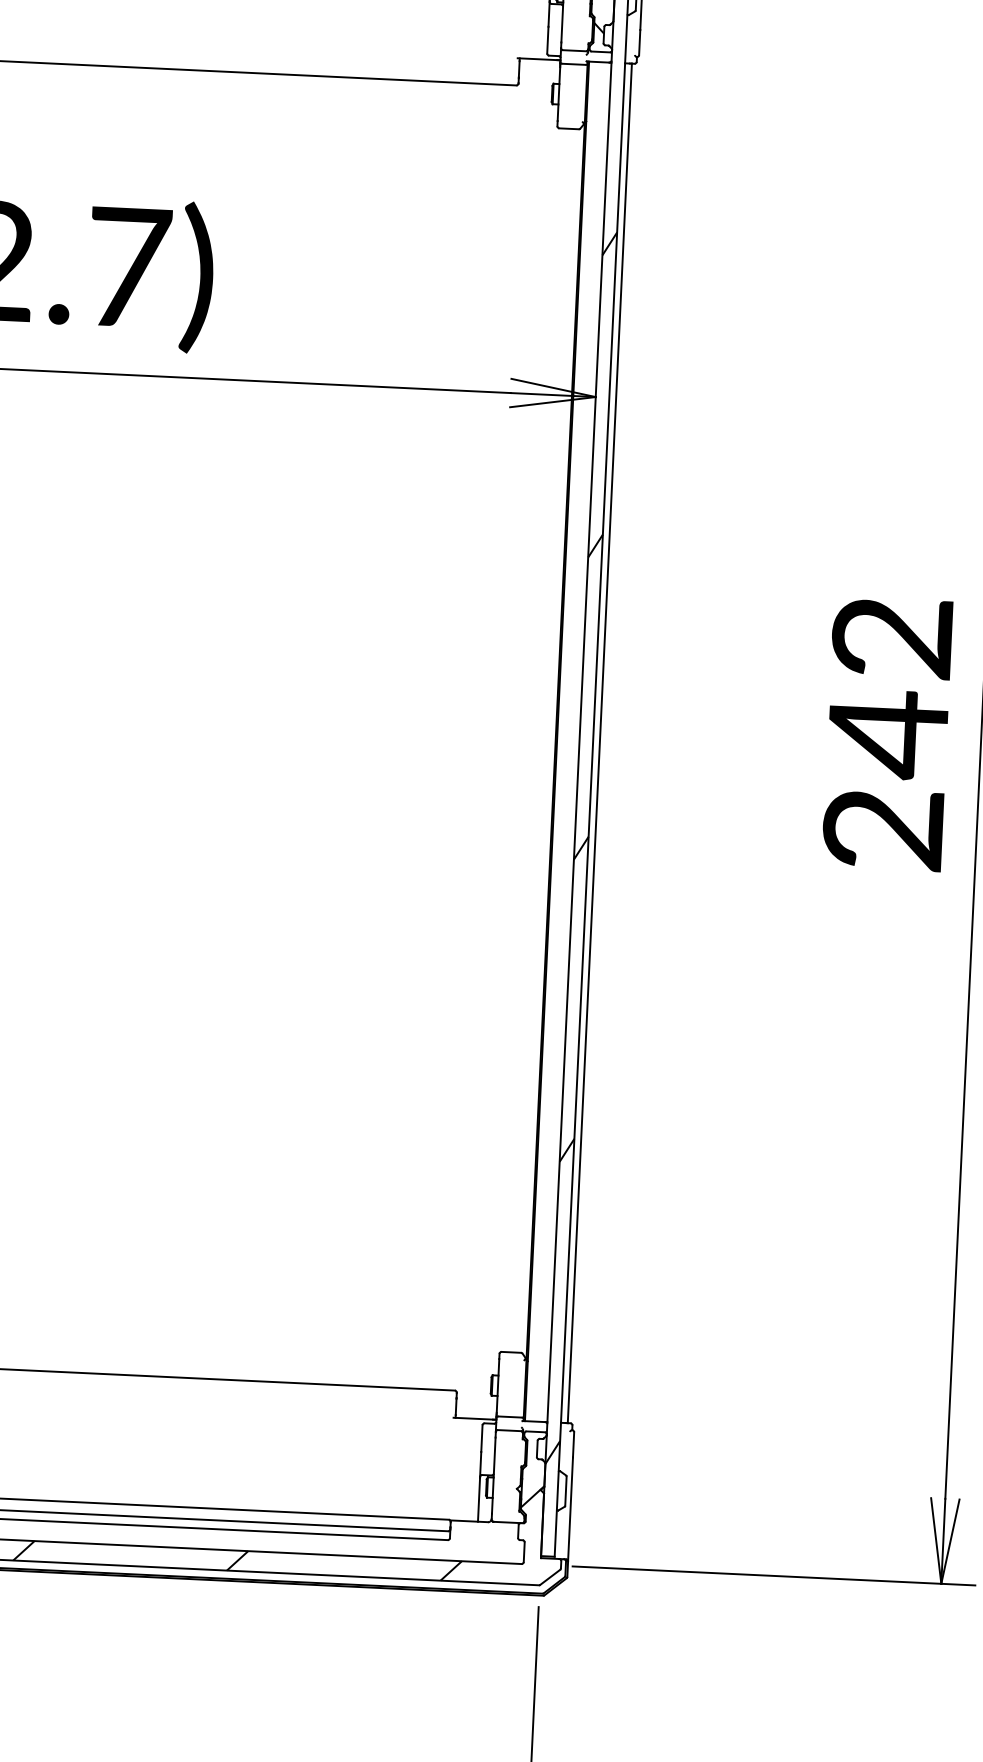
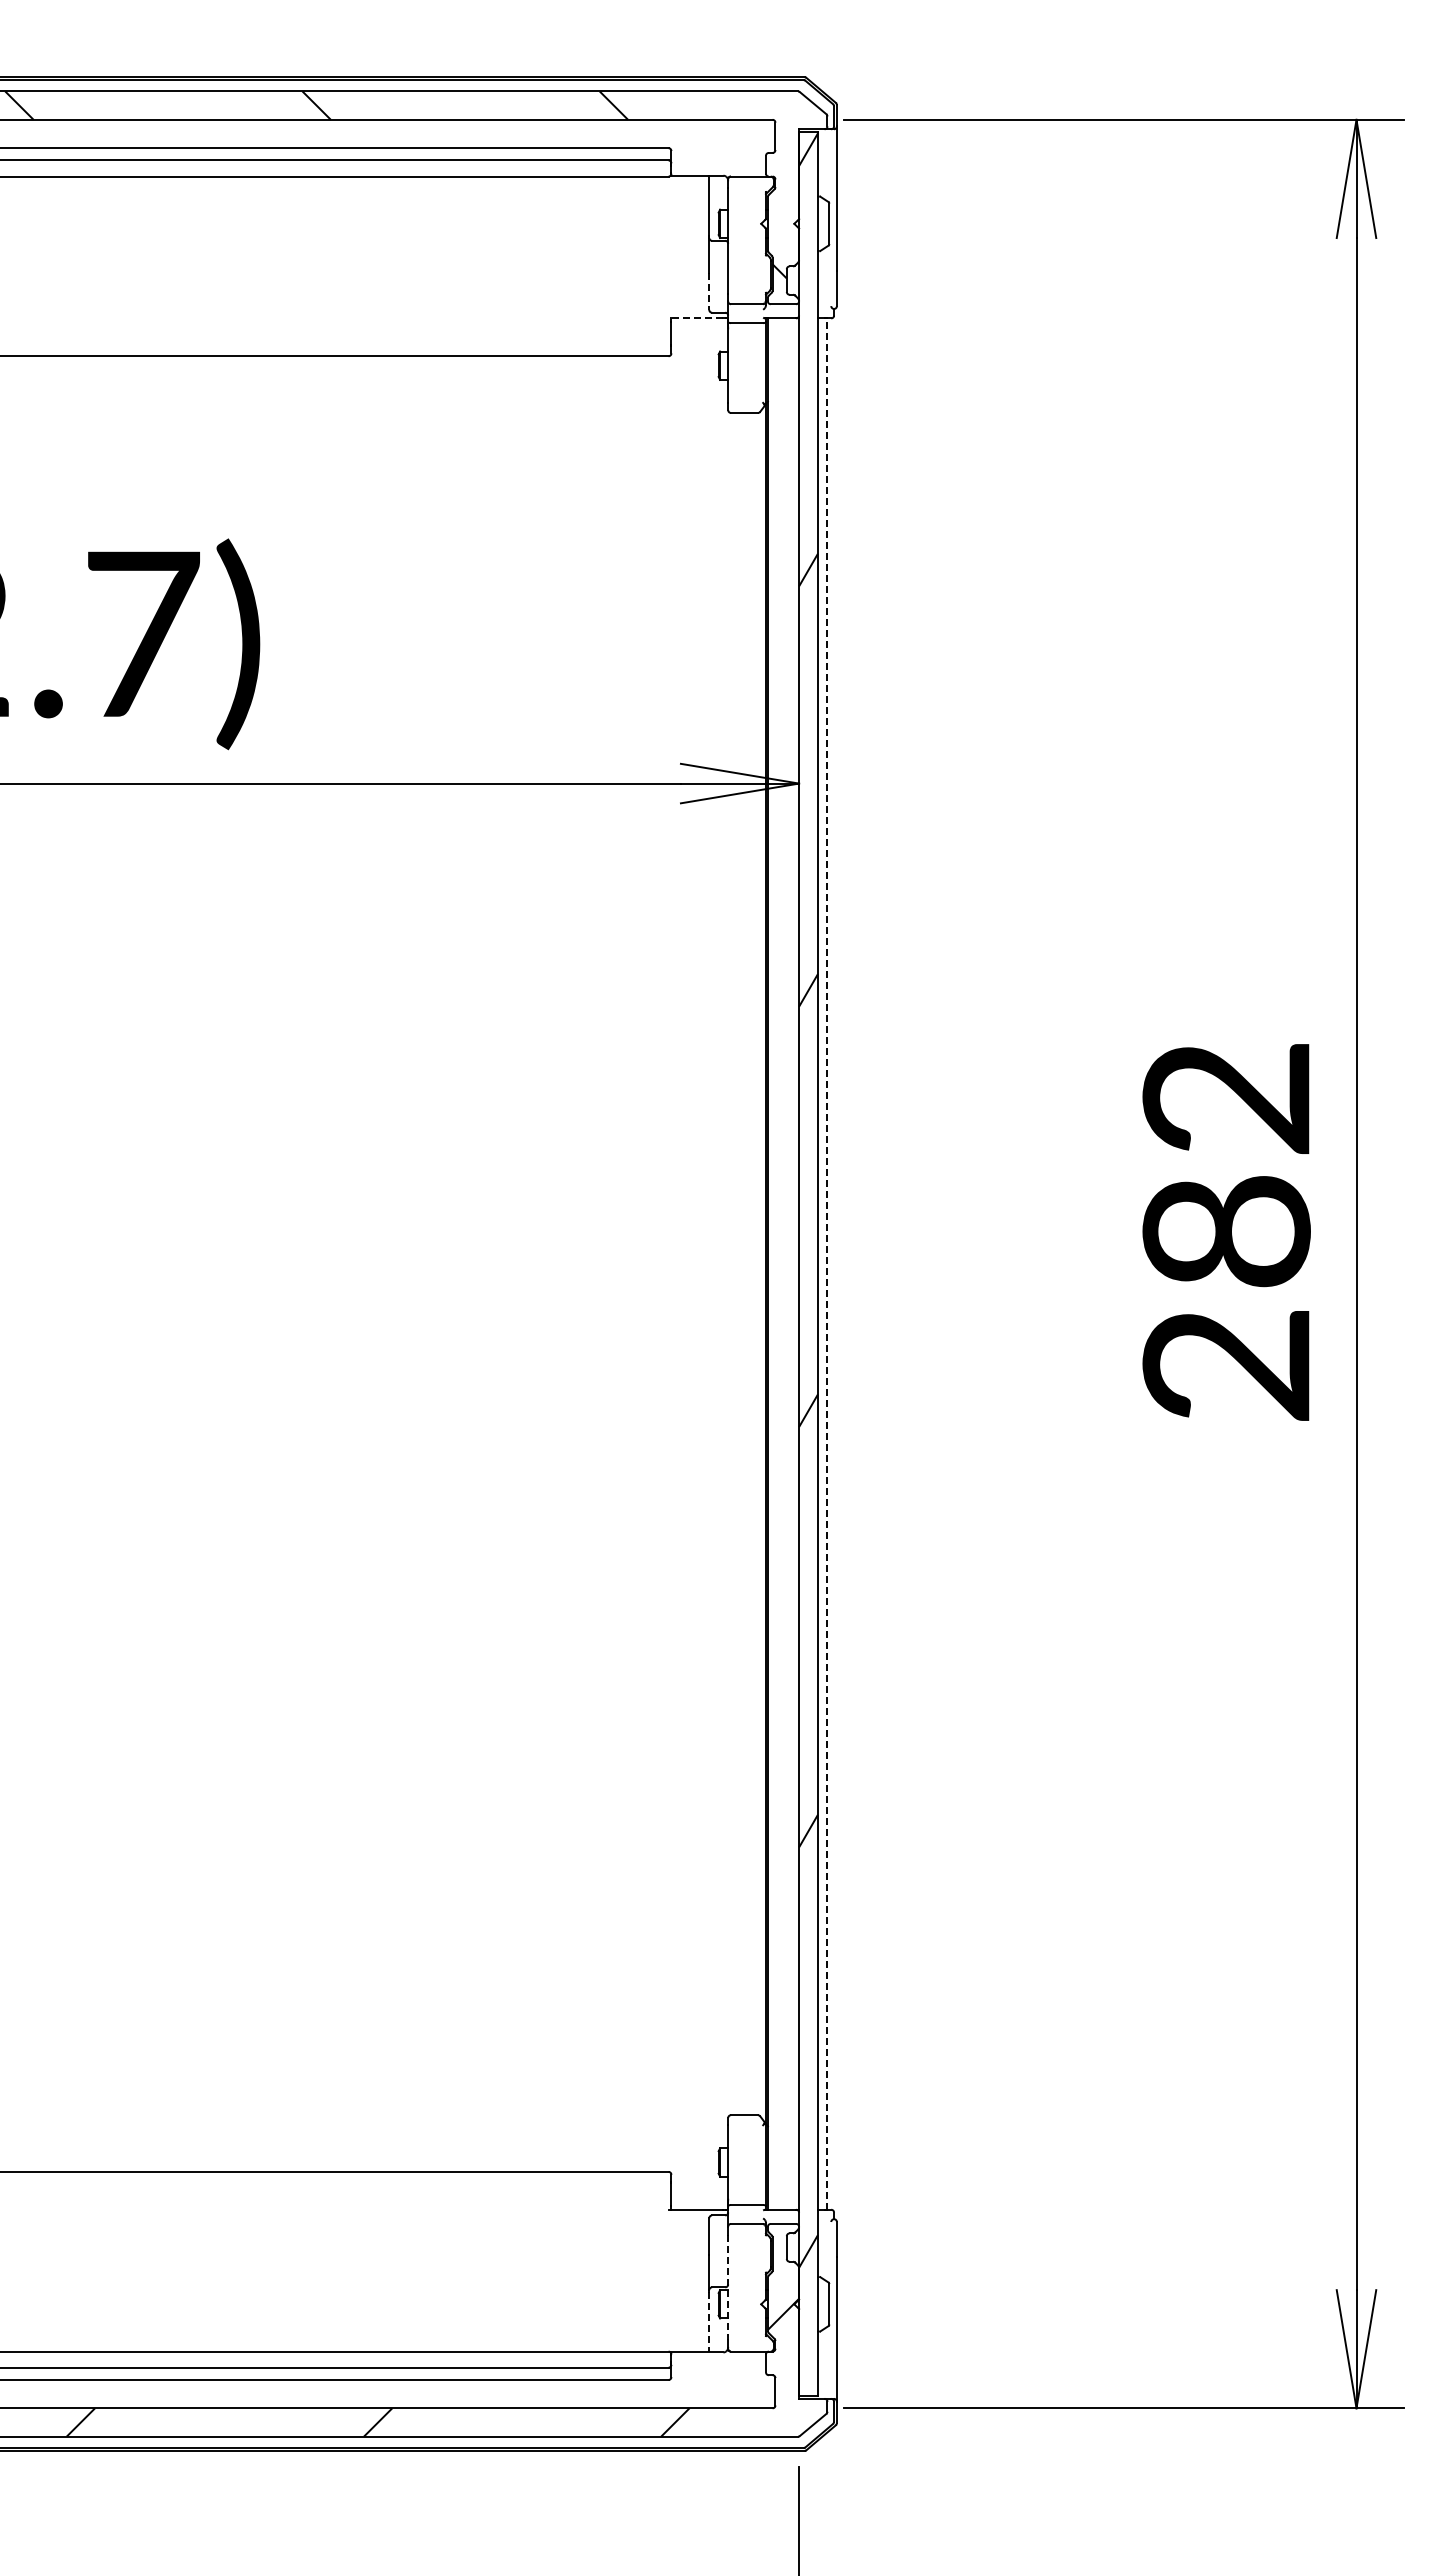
line: (548, 40) -> (709, 291), solid -> dashed
line: (537, 59) -> (695, 318), solid -> dashed
text: (887, 734) -> (1226, 1233), 242 -> 282
line: (599, 743) -> (827, 1264), solid -> dashed
line: (494, 1475) -> (728, 2287), solid -> dashed
line: (479, 1500) -> (709, 2322), solid -> dashed

